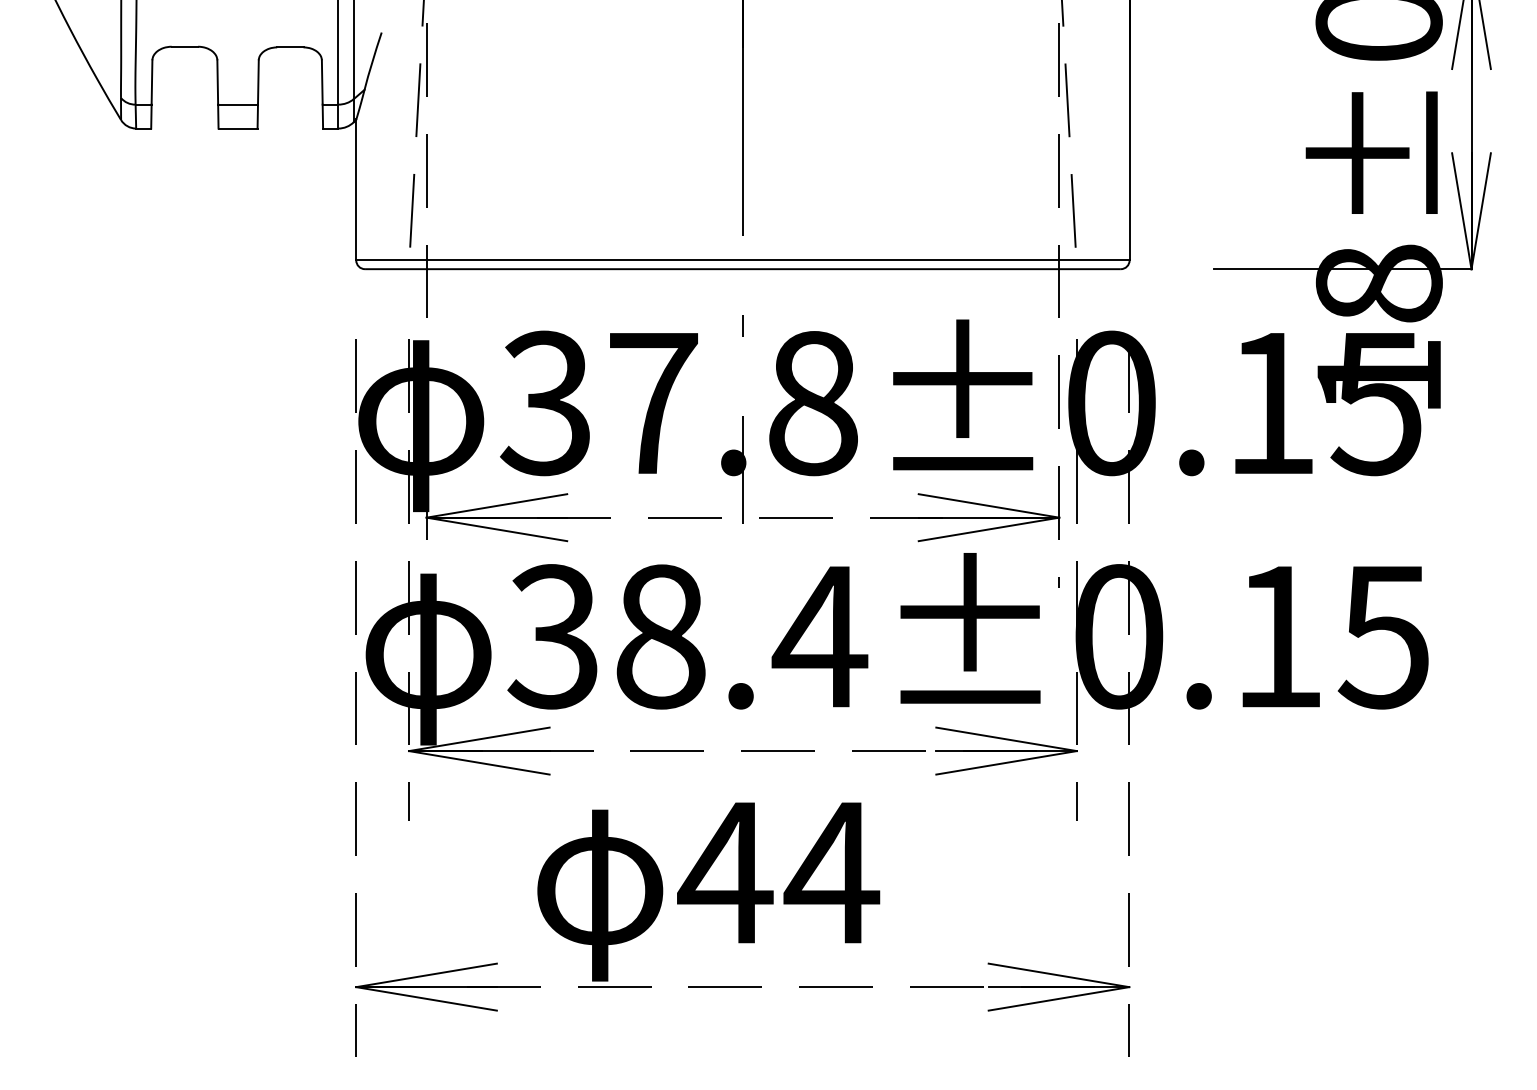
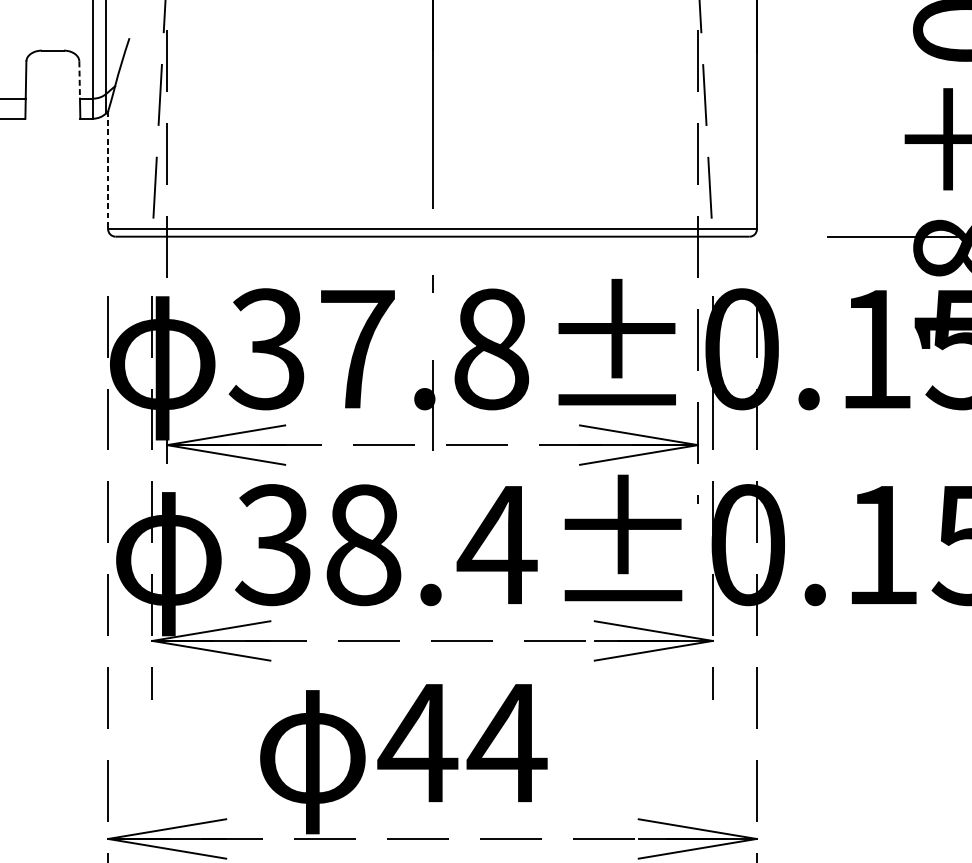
line: (322, 82) -> (79, 80), solid -> dashed
line: (356, 190) -> (108, 170), solid -> dashed

